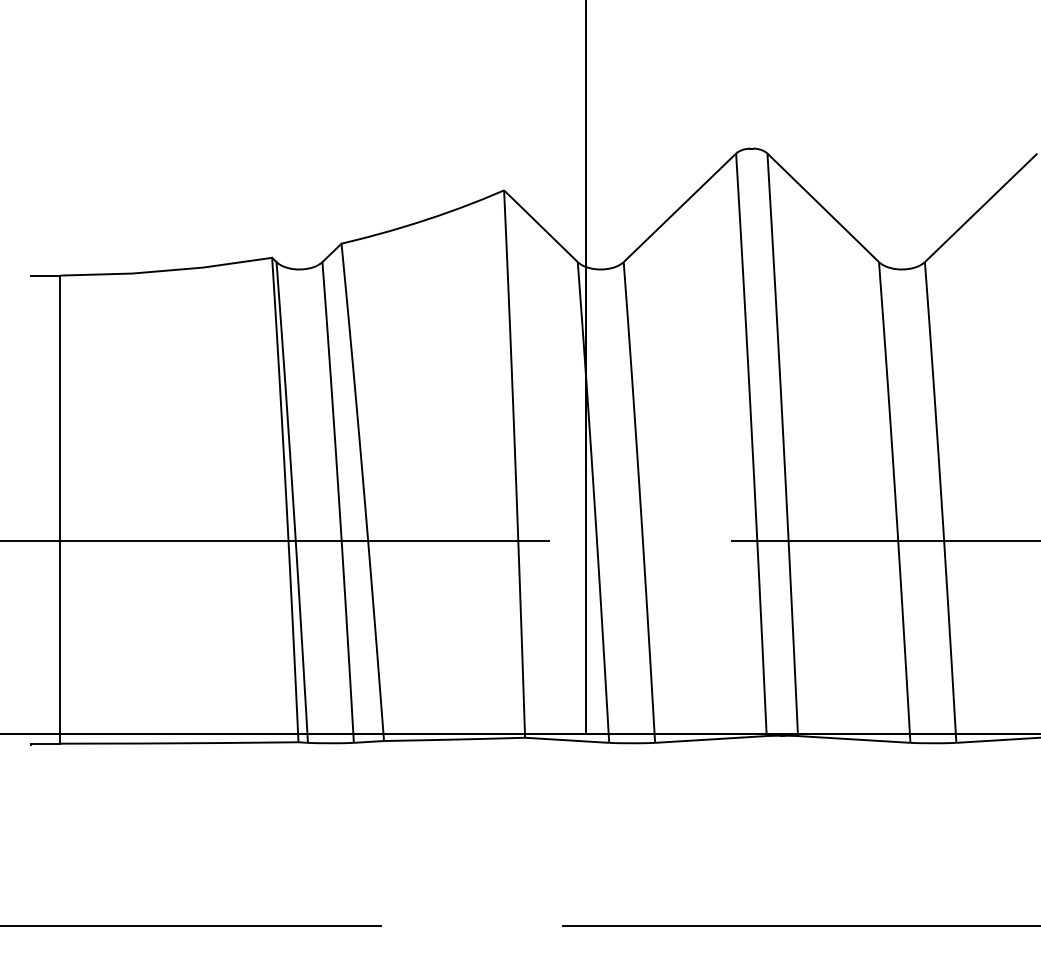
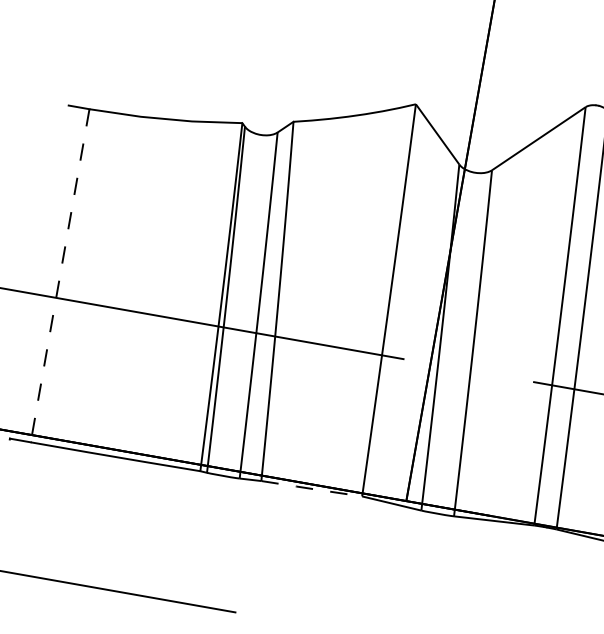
line: (60, 510) -> (60, 276), solid -> dashed
line: (454, 739) -> (311, 488), solid -> dashed

